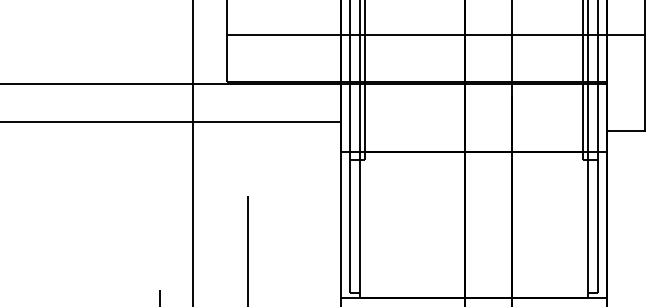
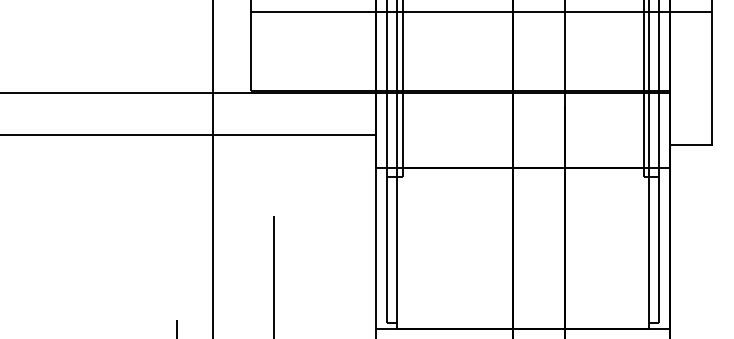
line: (435, 35) -> (480, 11), moved

